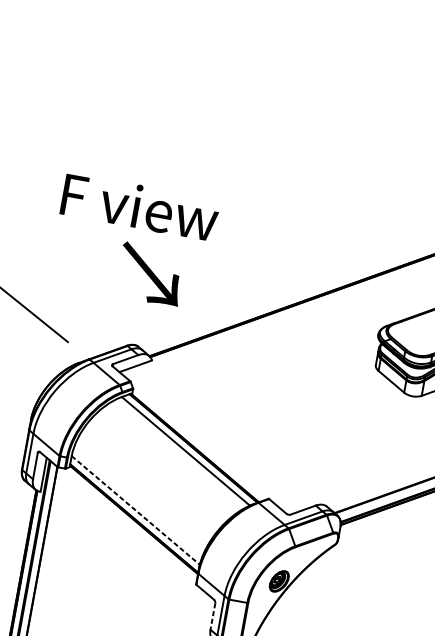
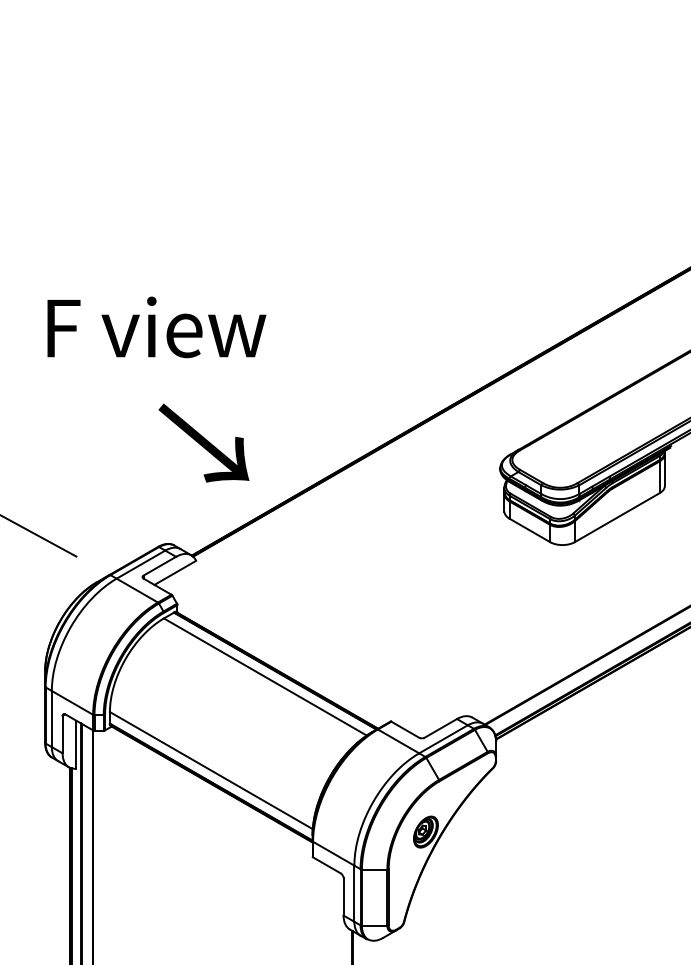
text: (139, 207) -> (156, 327), moved
text: (150, 273) -> (203, 442), moved
line: (135, 510) -> (211, 770), dashed -> solid
line: (212, 616) -> (343, 896), dashed -> solid

